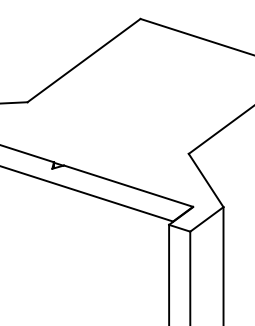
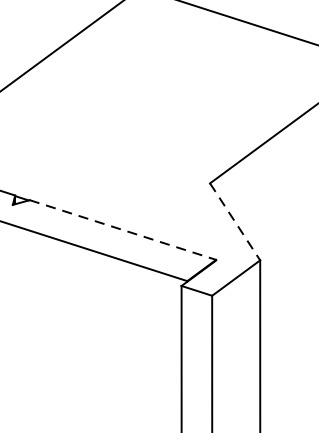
line: (206, 180) -> (235, 221), solid -> dashed
line: (128, 186) -> (122, 230), solid -> dashed

